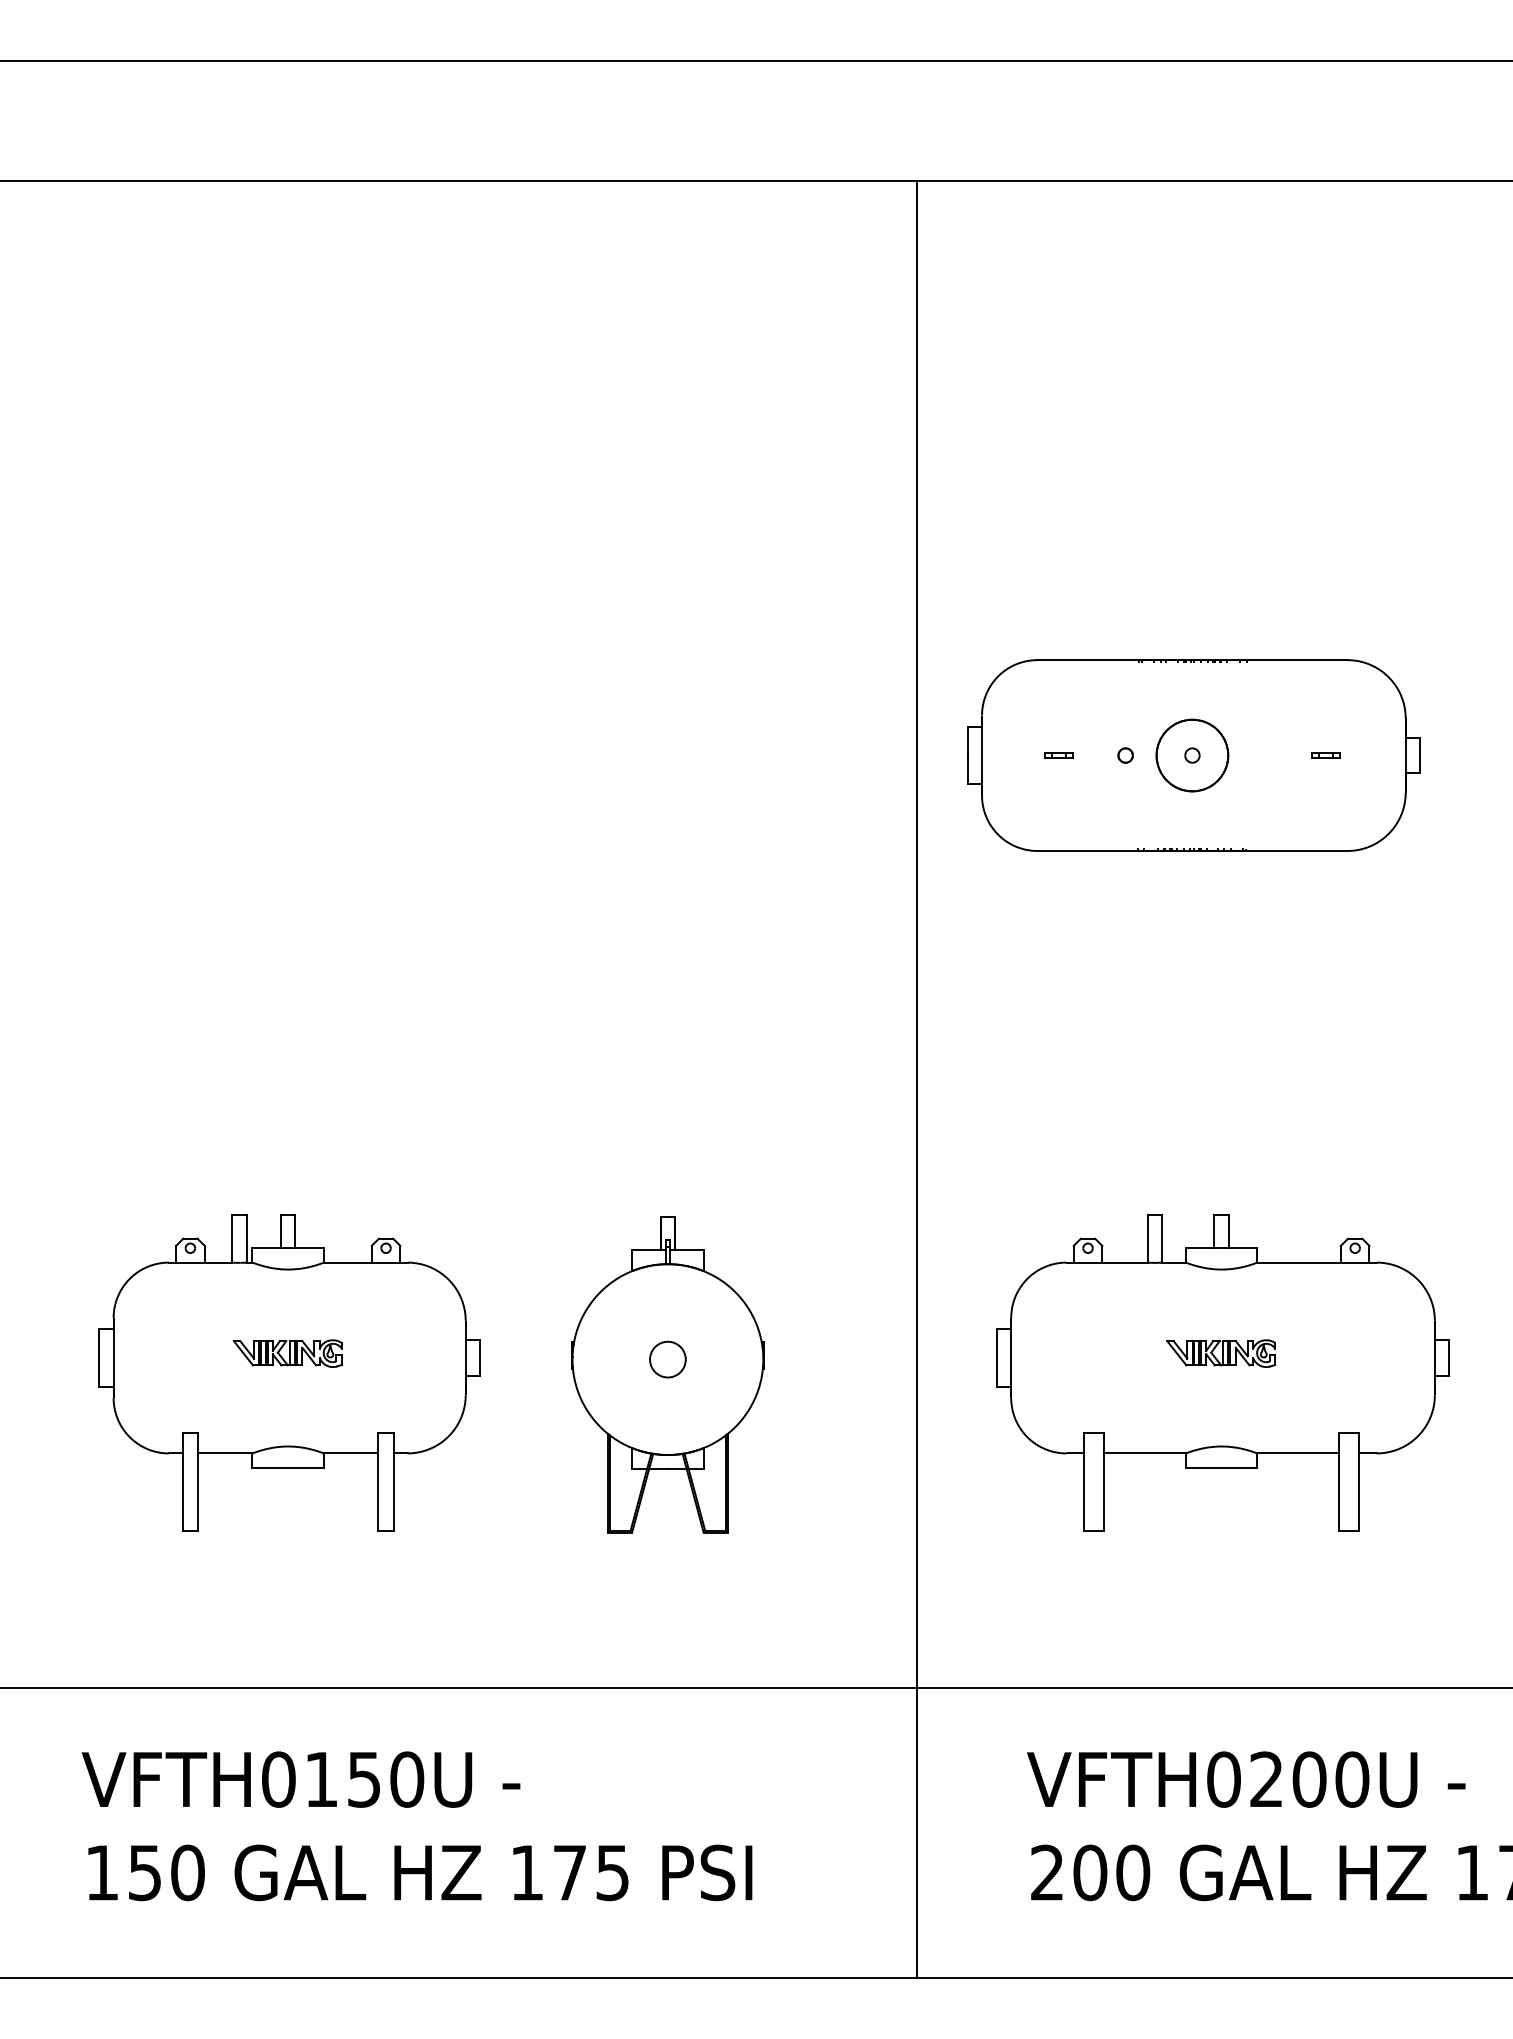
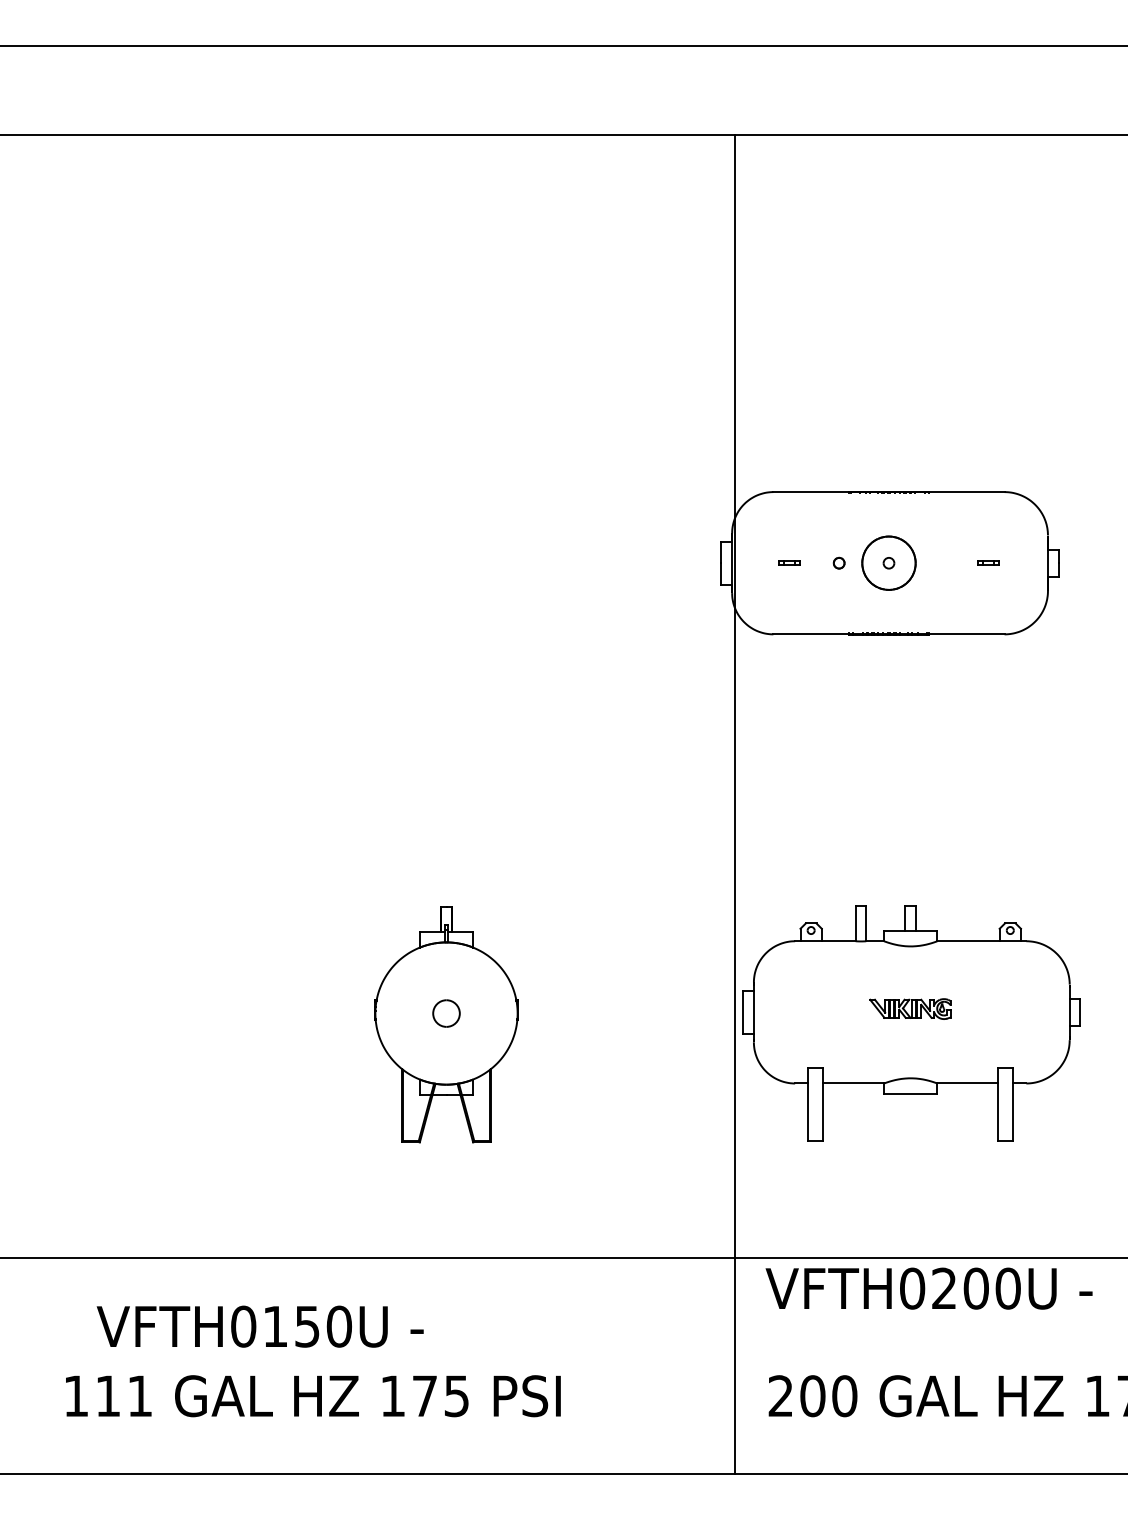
line: (917, 1079) -> (735, 804), moved
part: (289, 1372) -> (215, 1023), removed
part: (667, 1374) -> (446, 1024), moved
text: (300, 1779) -> (259, 1326), moved
text: (1246, 1779) -> (929, 1288), moved
text: (166, 1872) -> (124, 1395), 150 -> 111

